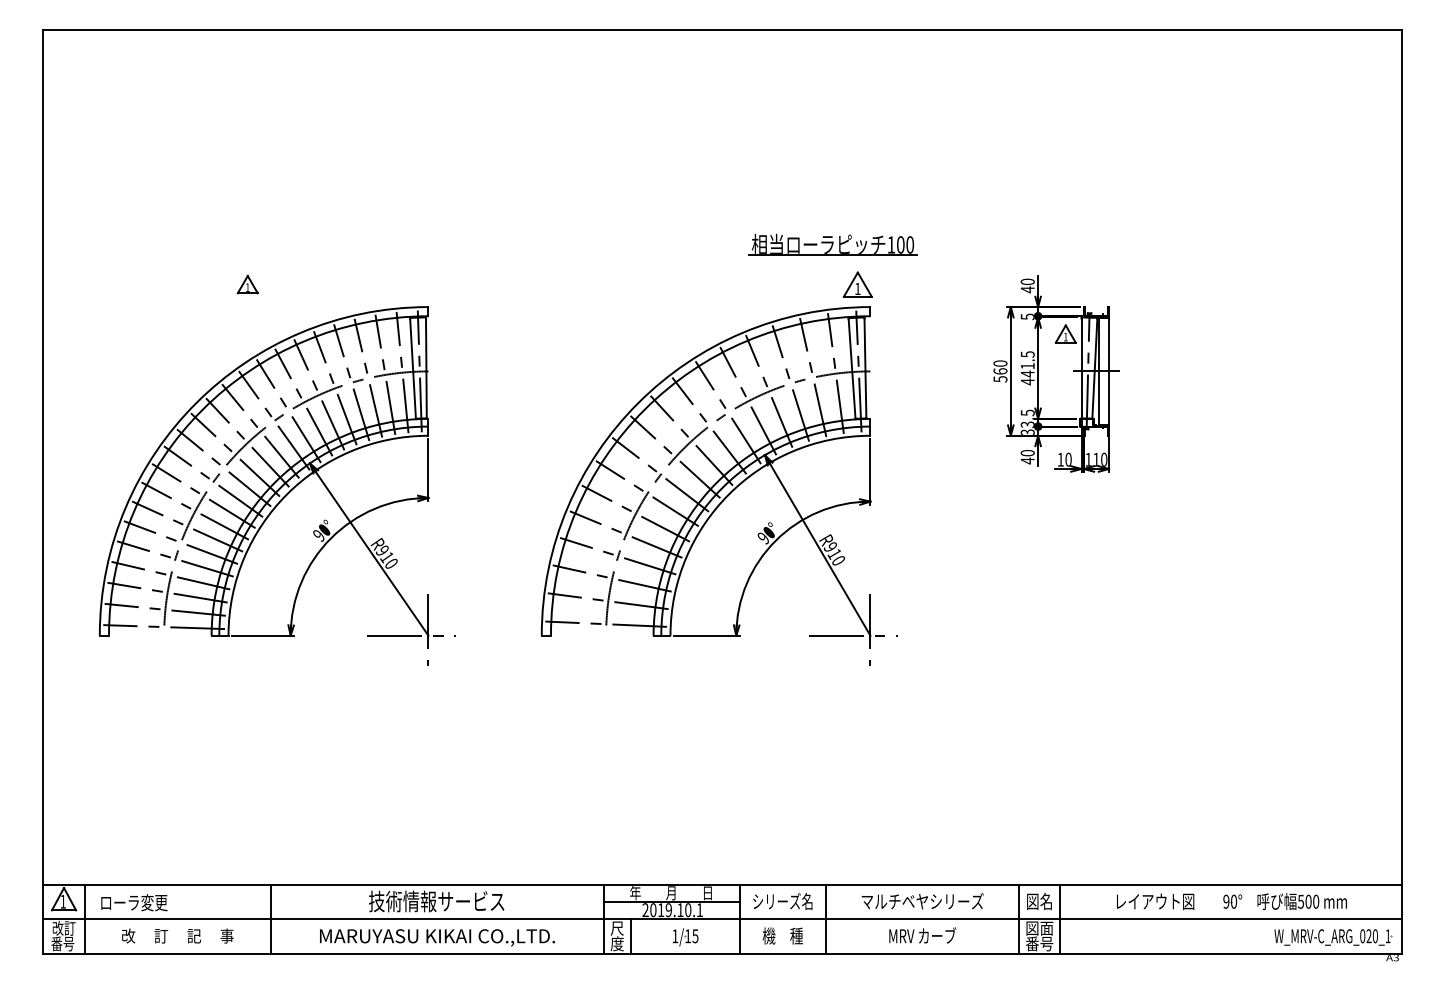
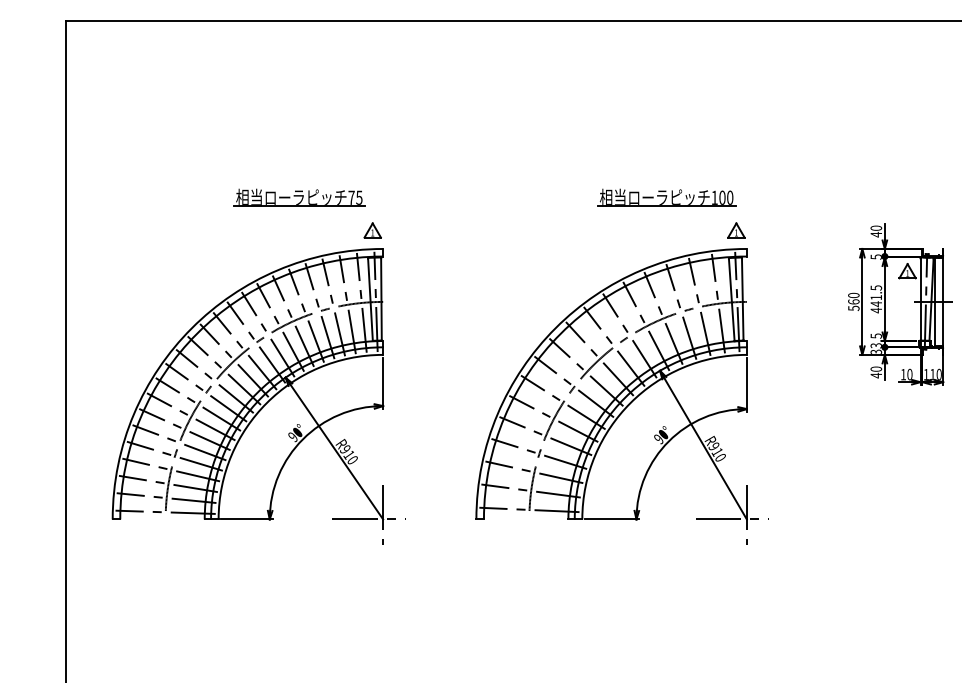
part: (326, 244) -> (299, 197), added
part: (832, 244) -> (666, 197), moved
part: (247, 284) -> (372, 230), moved
part: (857, 284) -> (736, 230), size x0.71

